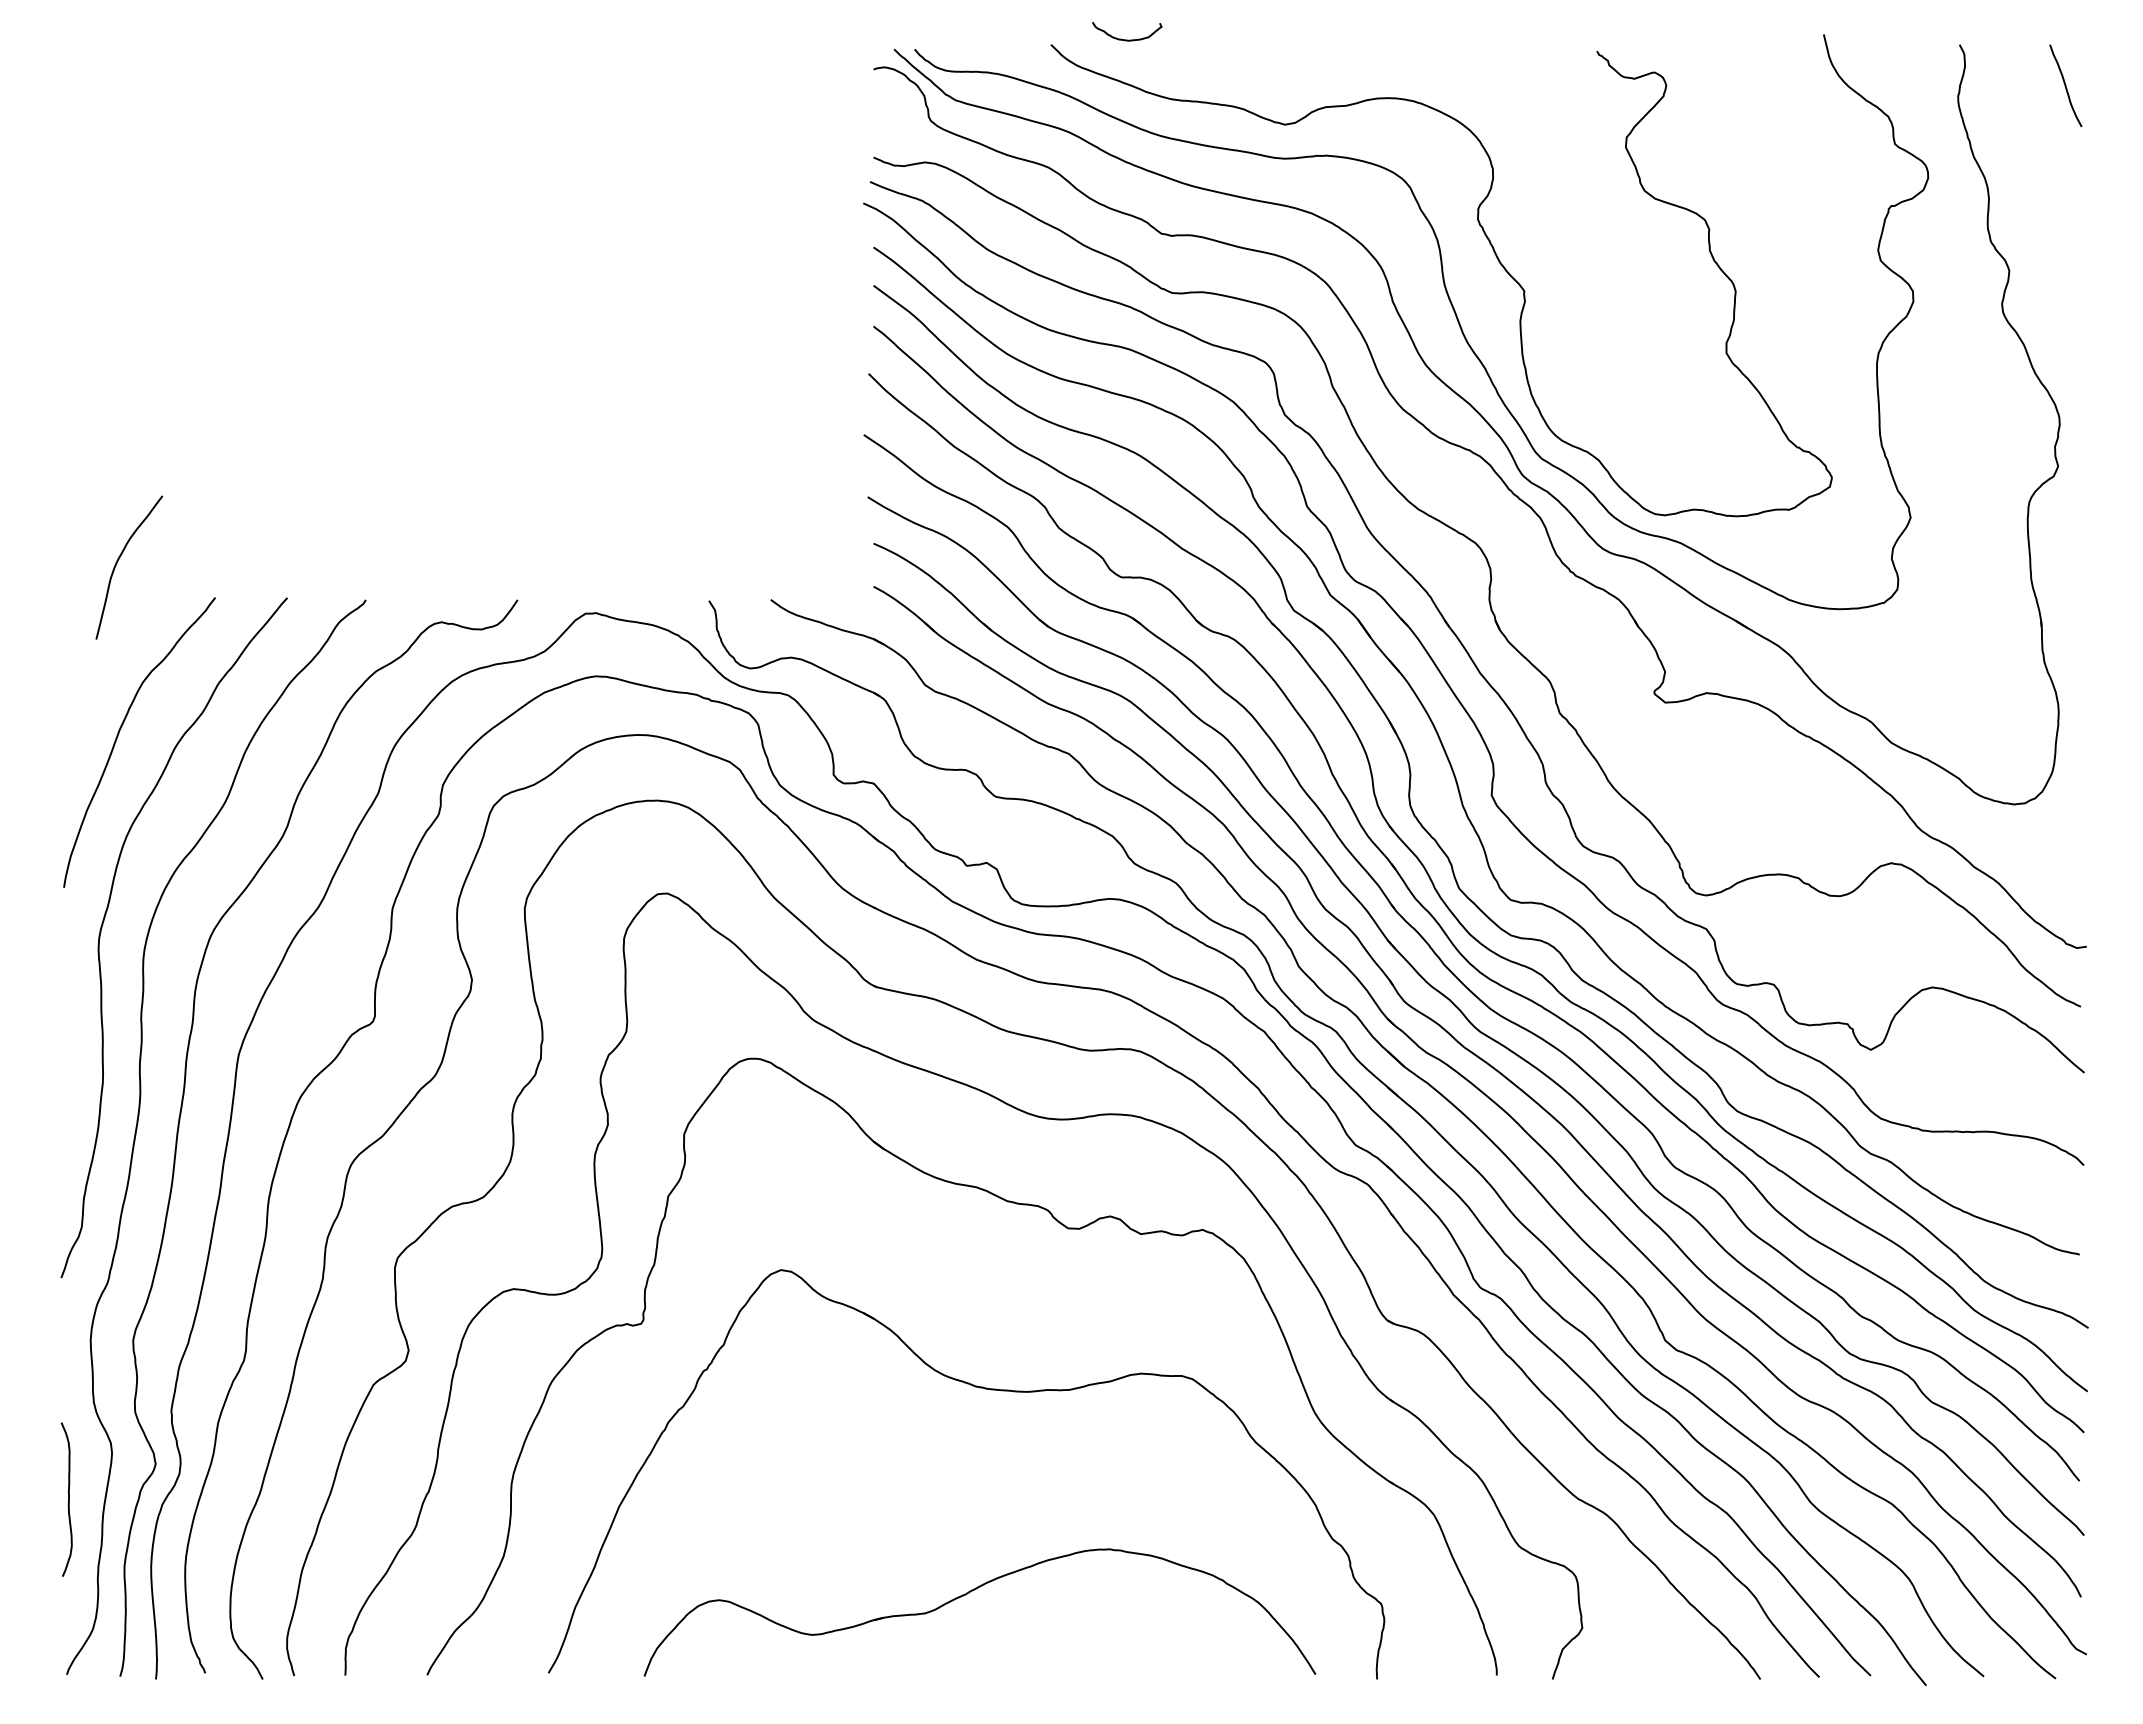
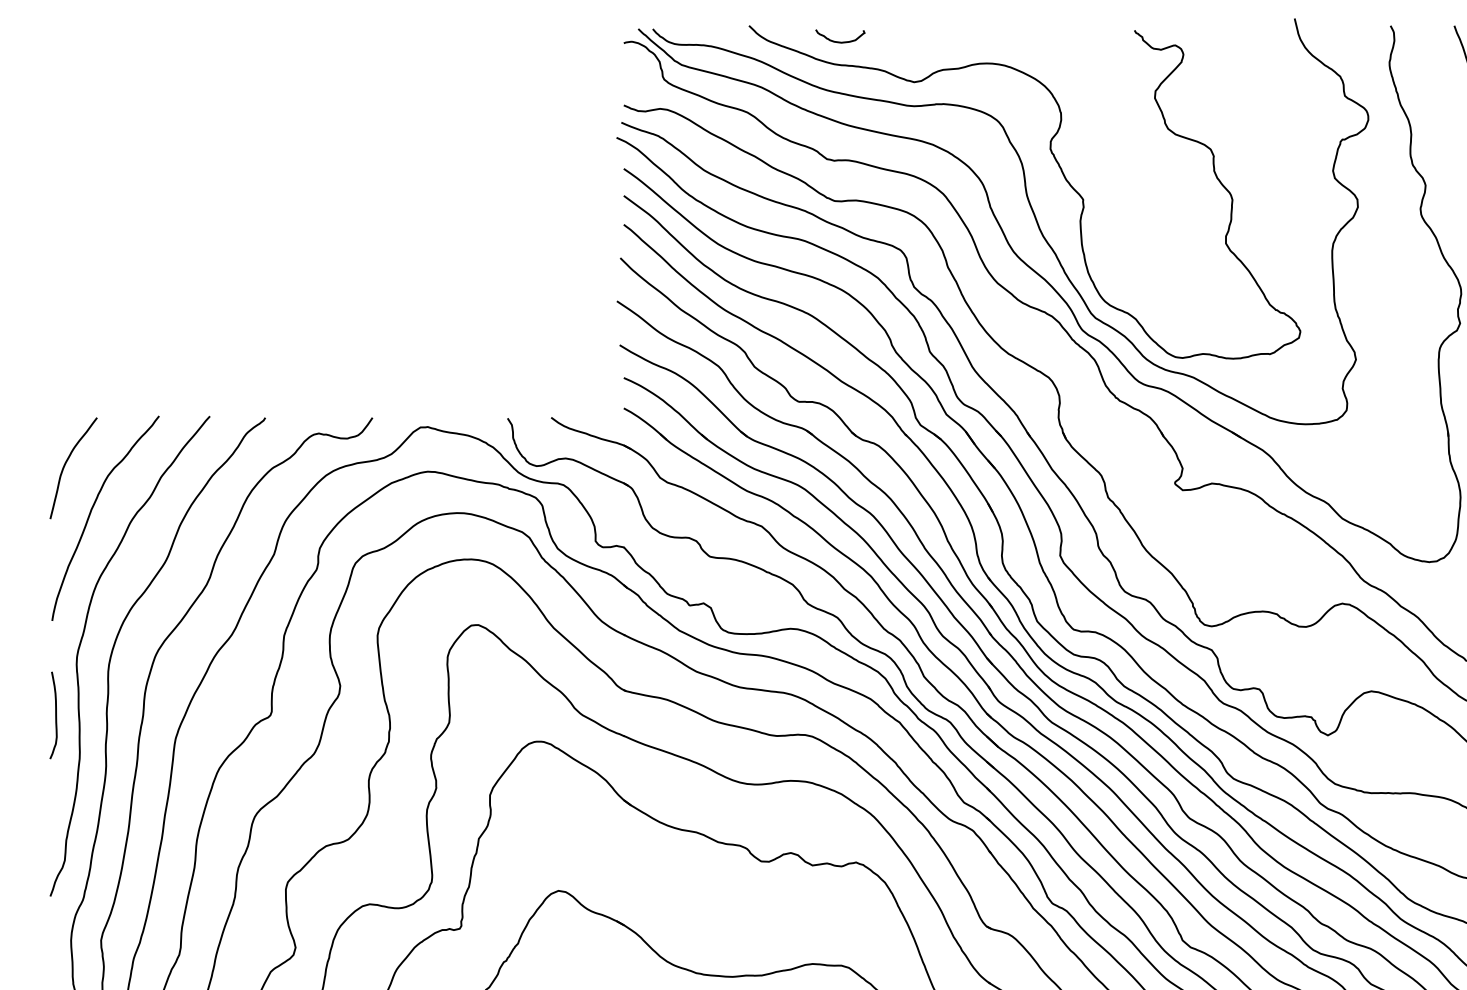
curve: (1127, 39) -> (840, 41), moved
curve: (118, 561) -> (66, 464), moved
curve: (68, 1021) -> (55, 715), added

